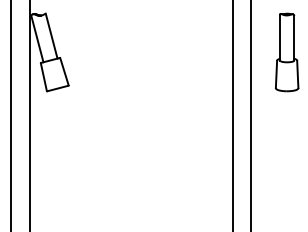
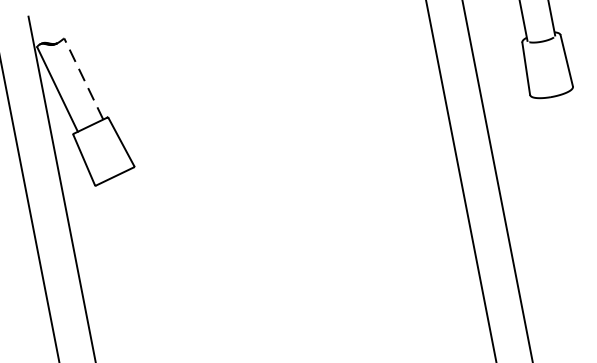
line: (51, 35) -> (83, 77), solid -> dashed

